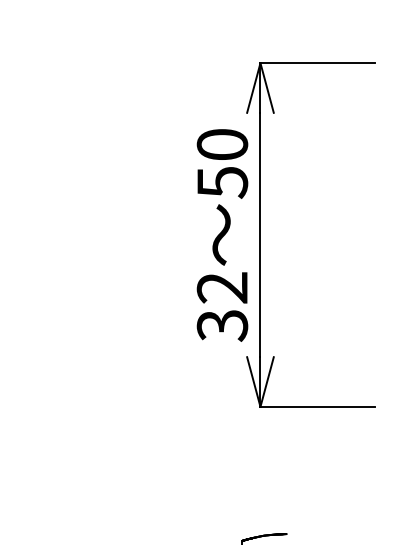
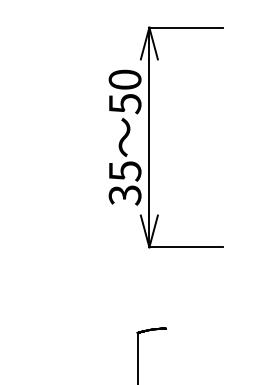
text: (221, 288) -> (124, 171), 32 -> 35

